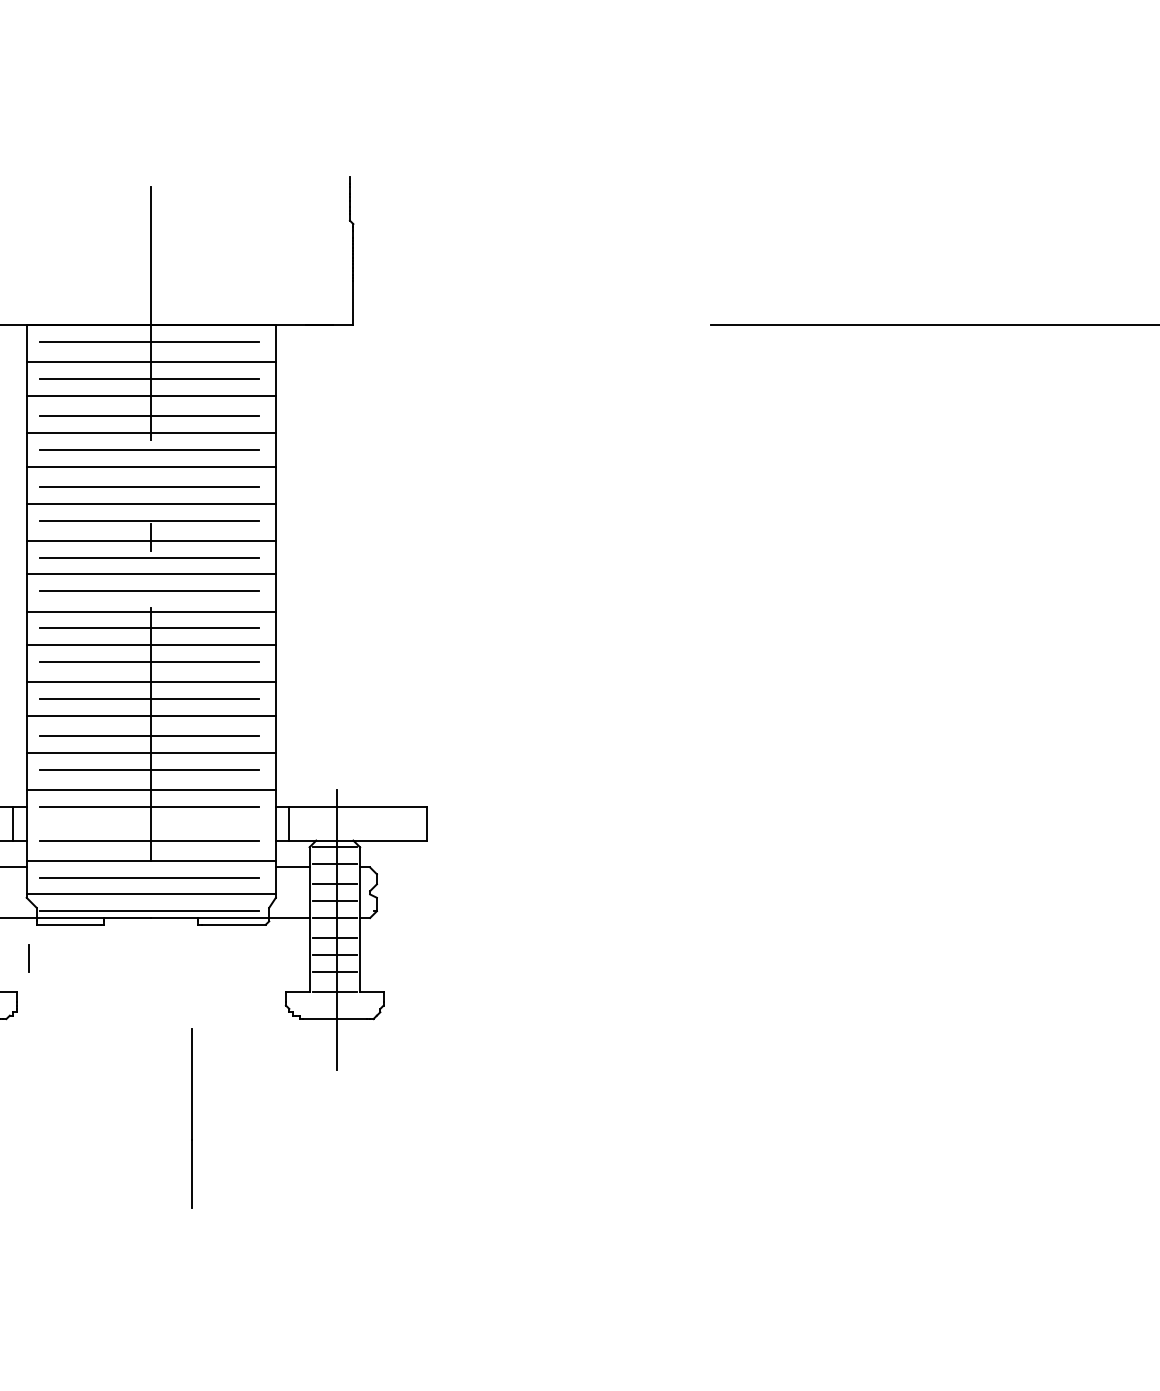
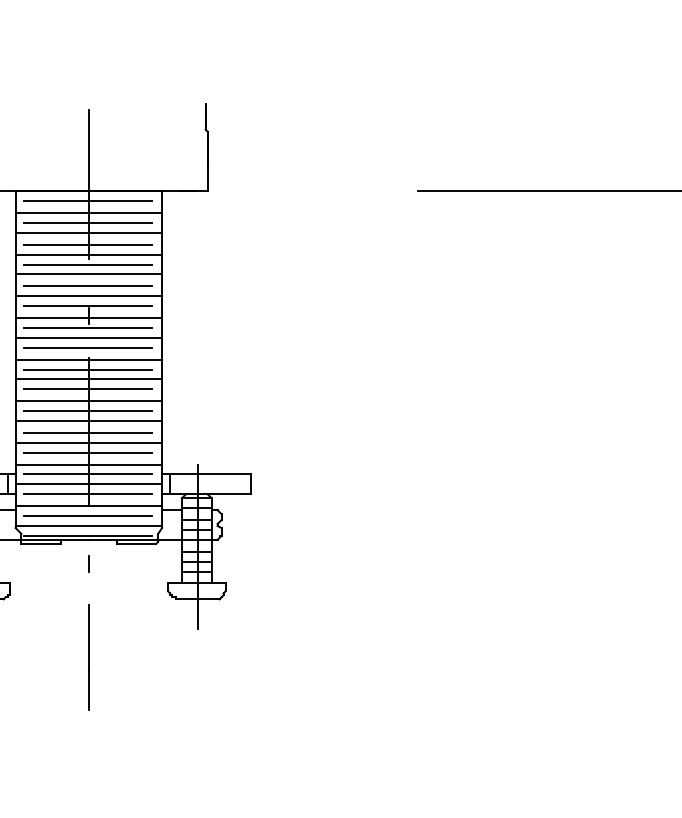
line: (150, 823) -> (88, 484), added
line: (28, 958) -> (88, 563), moved
line: (191, 1118) -> (88, 657), moved

